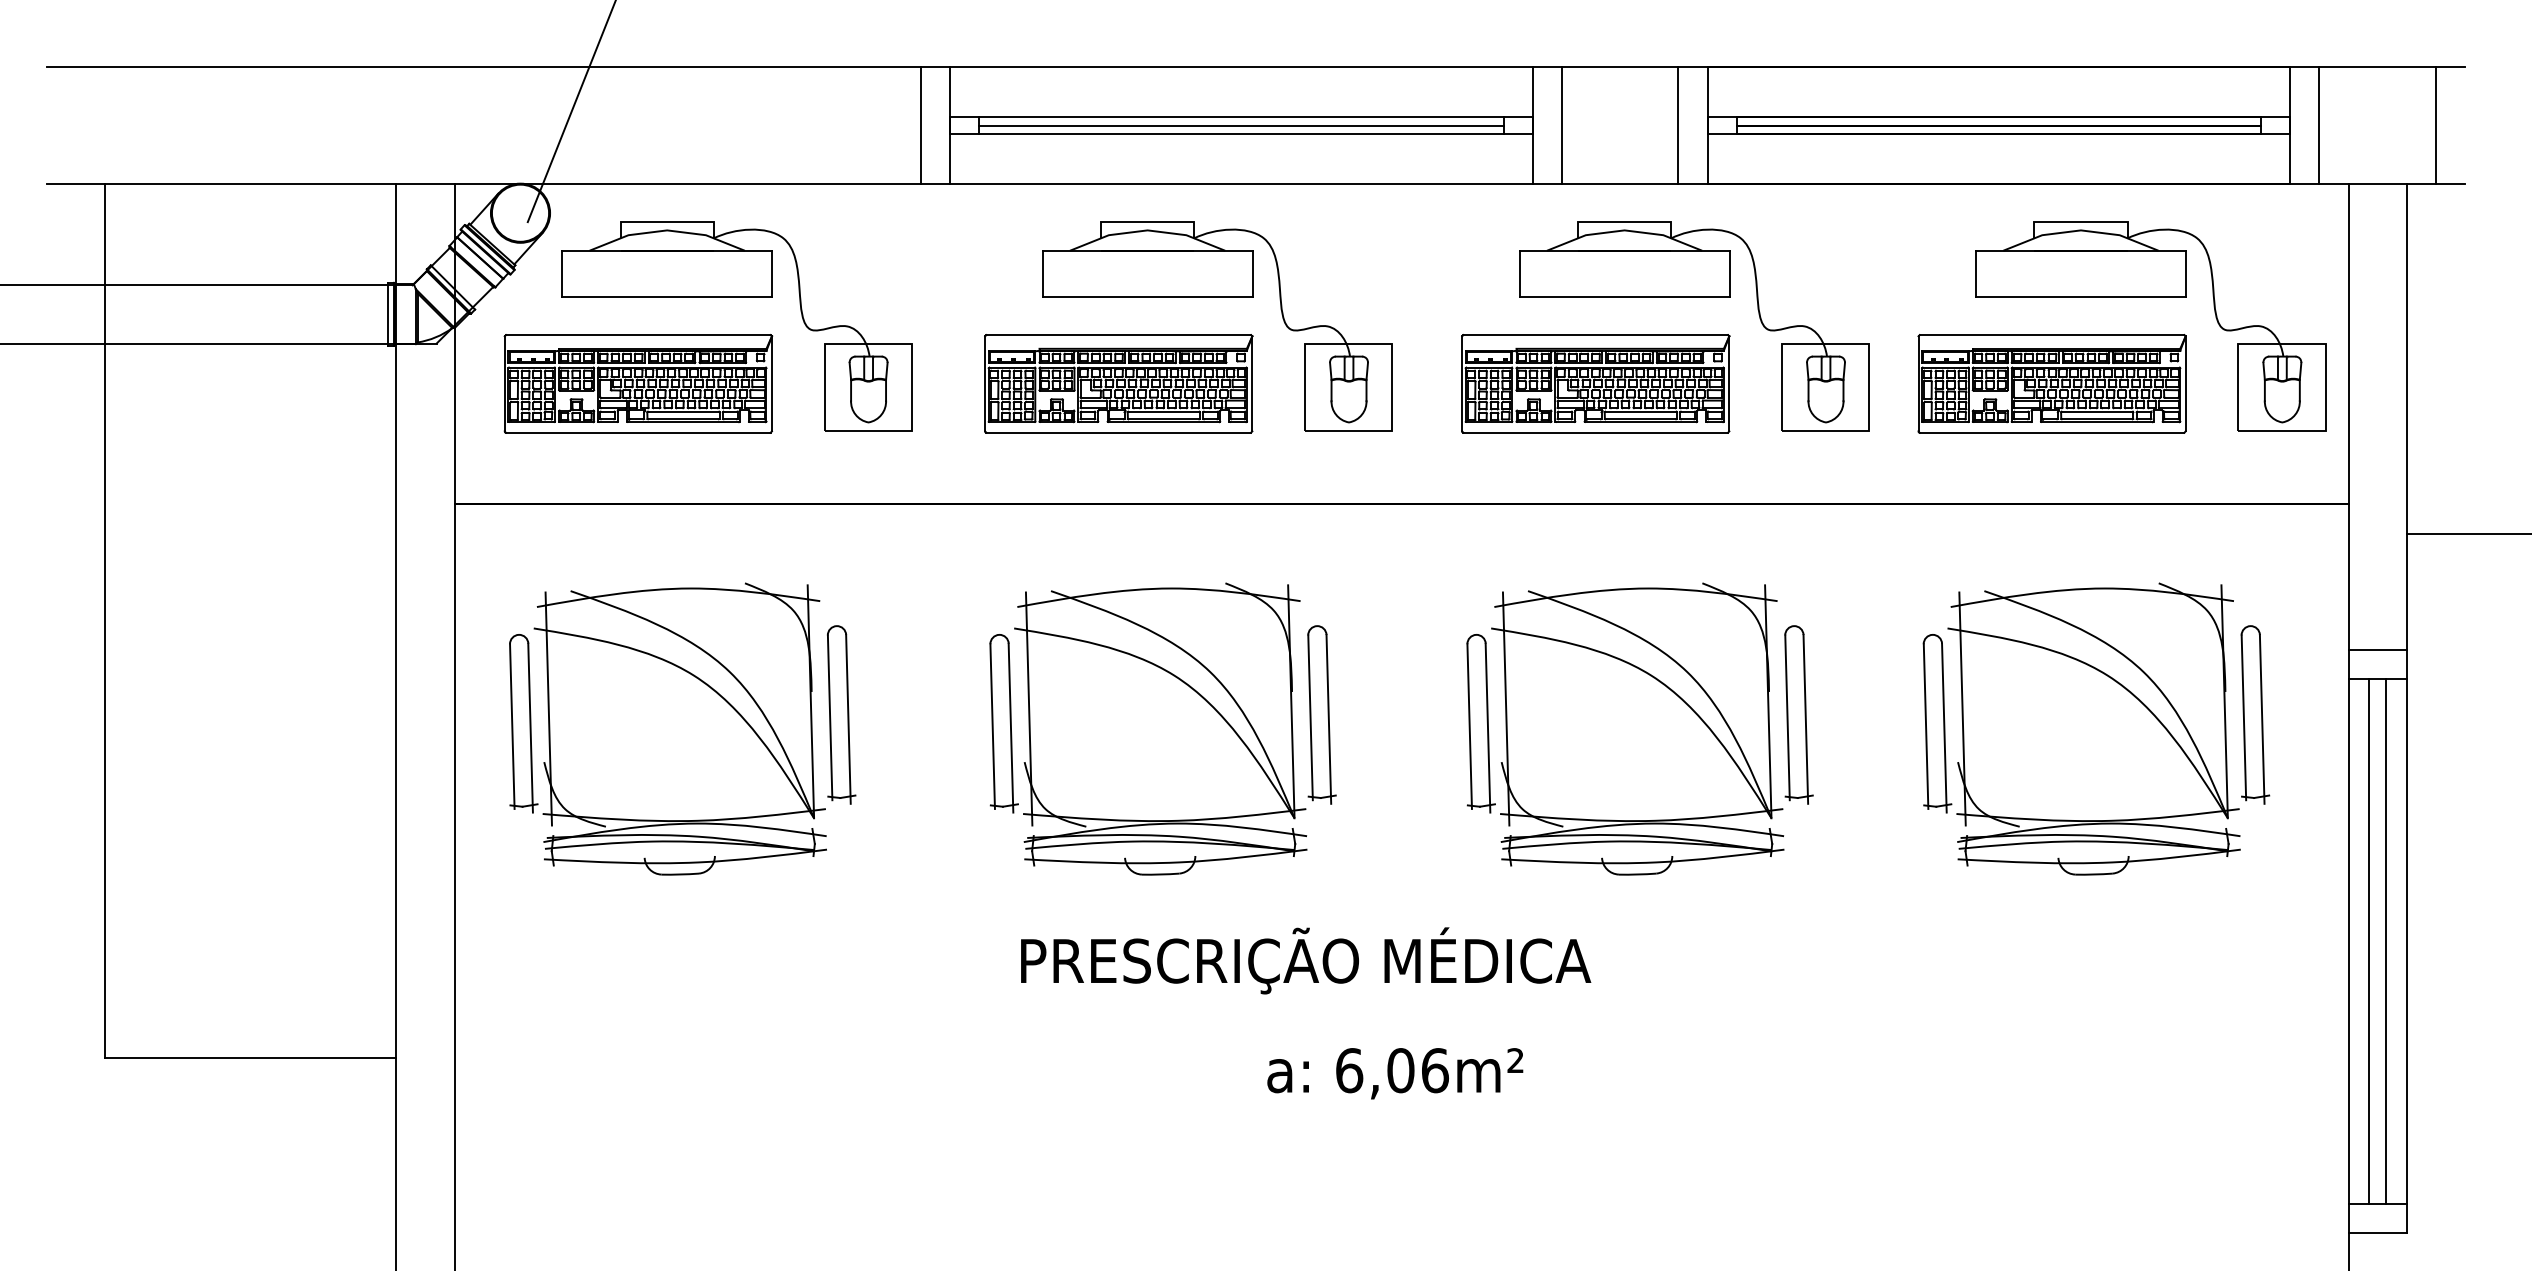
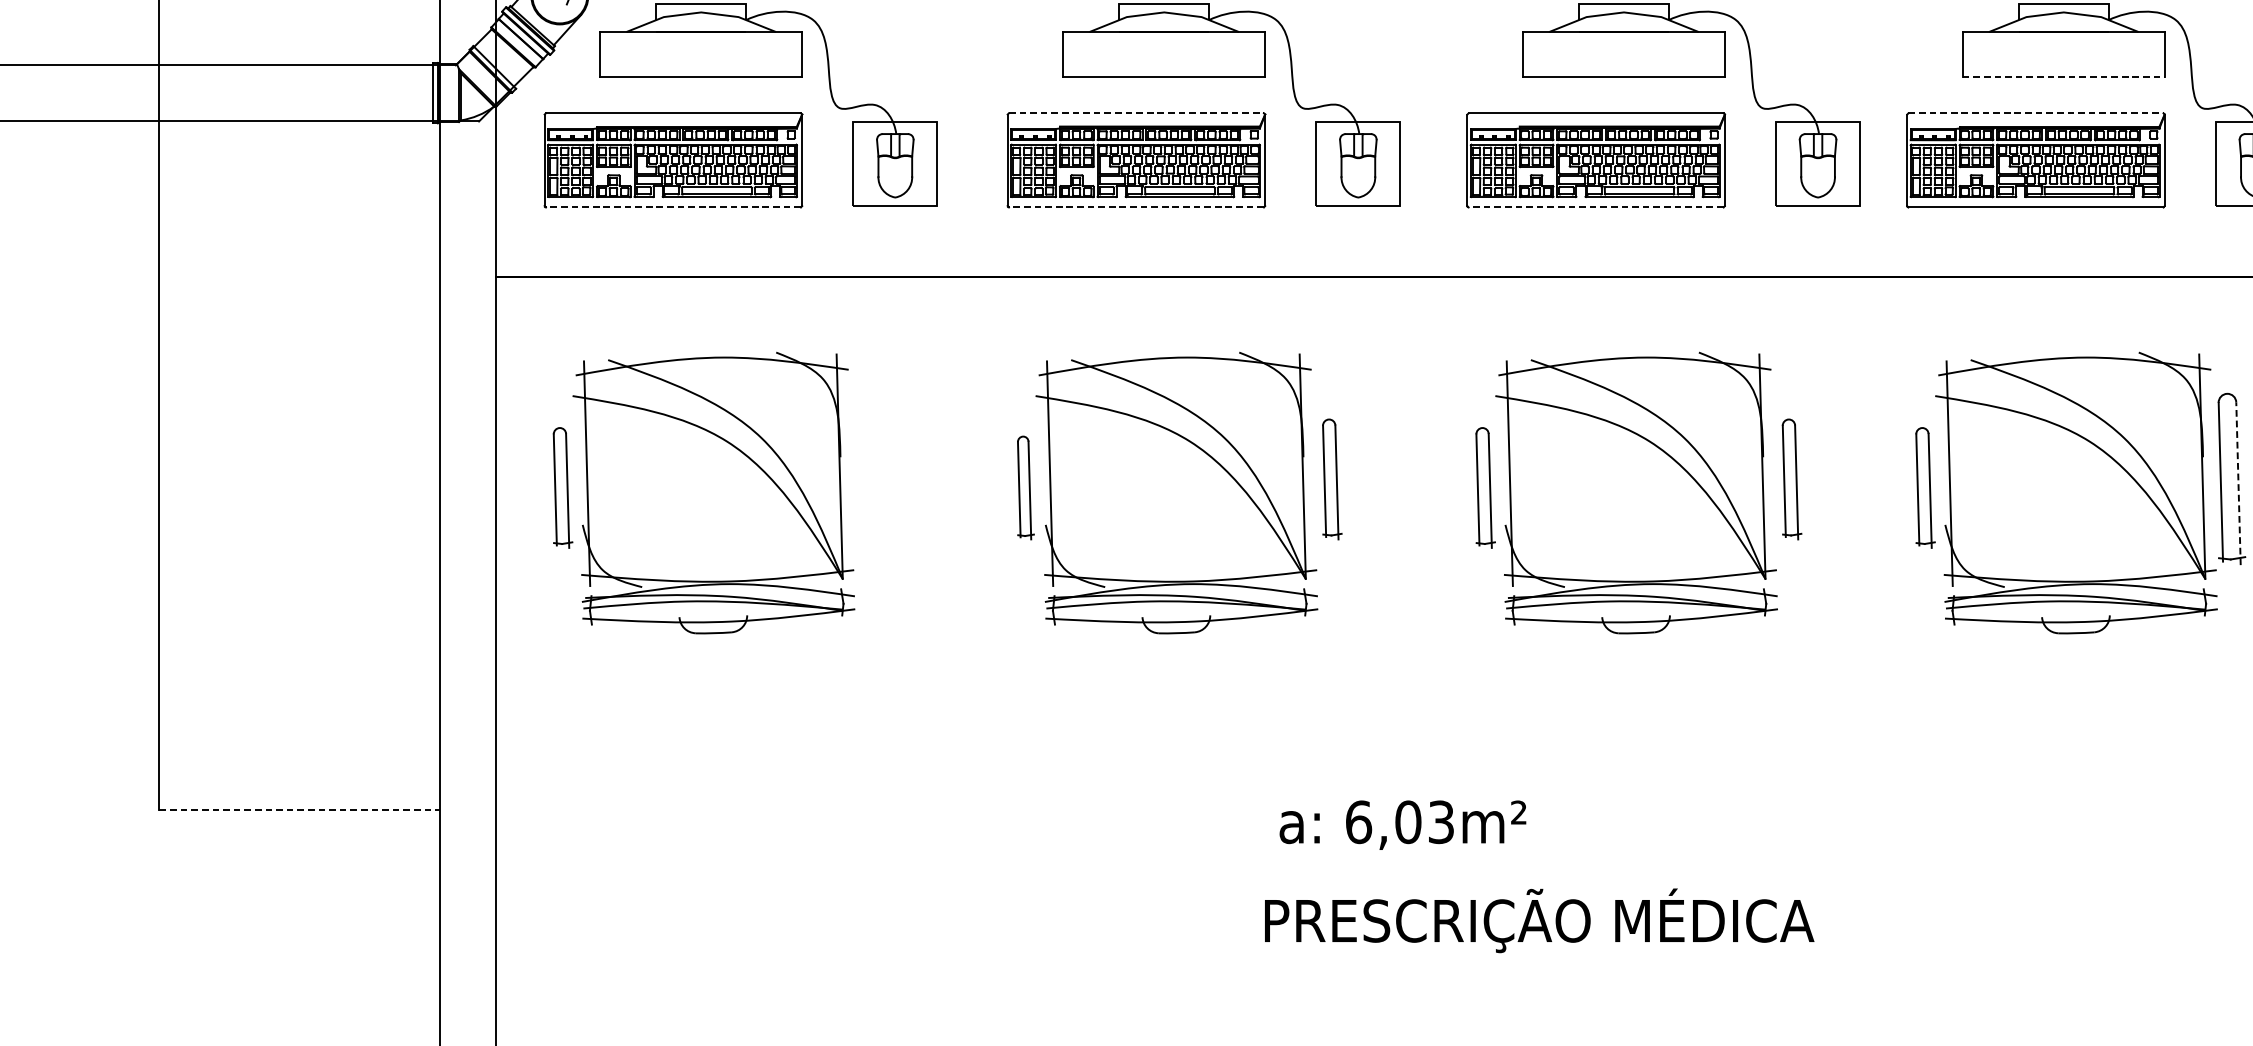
line: (2080, 297) -> (2063, 77), solid -> dashed
line: (1119, 335) -> (1137, 113), solid -> dashed
line: (2052, 335) -> (2036, 113), solid -> dashed
line: (637, 432) -> (672, 207), solid -> dashed
line: (1118, 432) -> (1136, 207), solid -> dashed
line: (1595, 432) -> (1595, 207), solid -> dashed
part: (841, 714) -> (869, 479), removed
part: (1321, 714) -> (1331, 479), size x0.7
part: (1798, 714) -> (1791, 479), size x0.7
line: (2262, 718) -> (2238, 482), solid -> dashed
part: (523, 723) -> (562, 487), size x0.7
part: (1003, 723) -> (1025, 487), size x0.6
part: (1480, 723) -> (1485, 487), size x0.7
part: (1937, 723) -> (1925, 487), size x0.7
text: (1306, 960) -> (1540, 920), moved
line: (250, 1057) -> (299, 809), solid -> dashed
text: (1435, 1070) -> (1441, 822), 6,06m² -> 6,03m²

